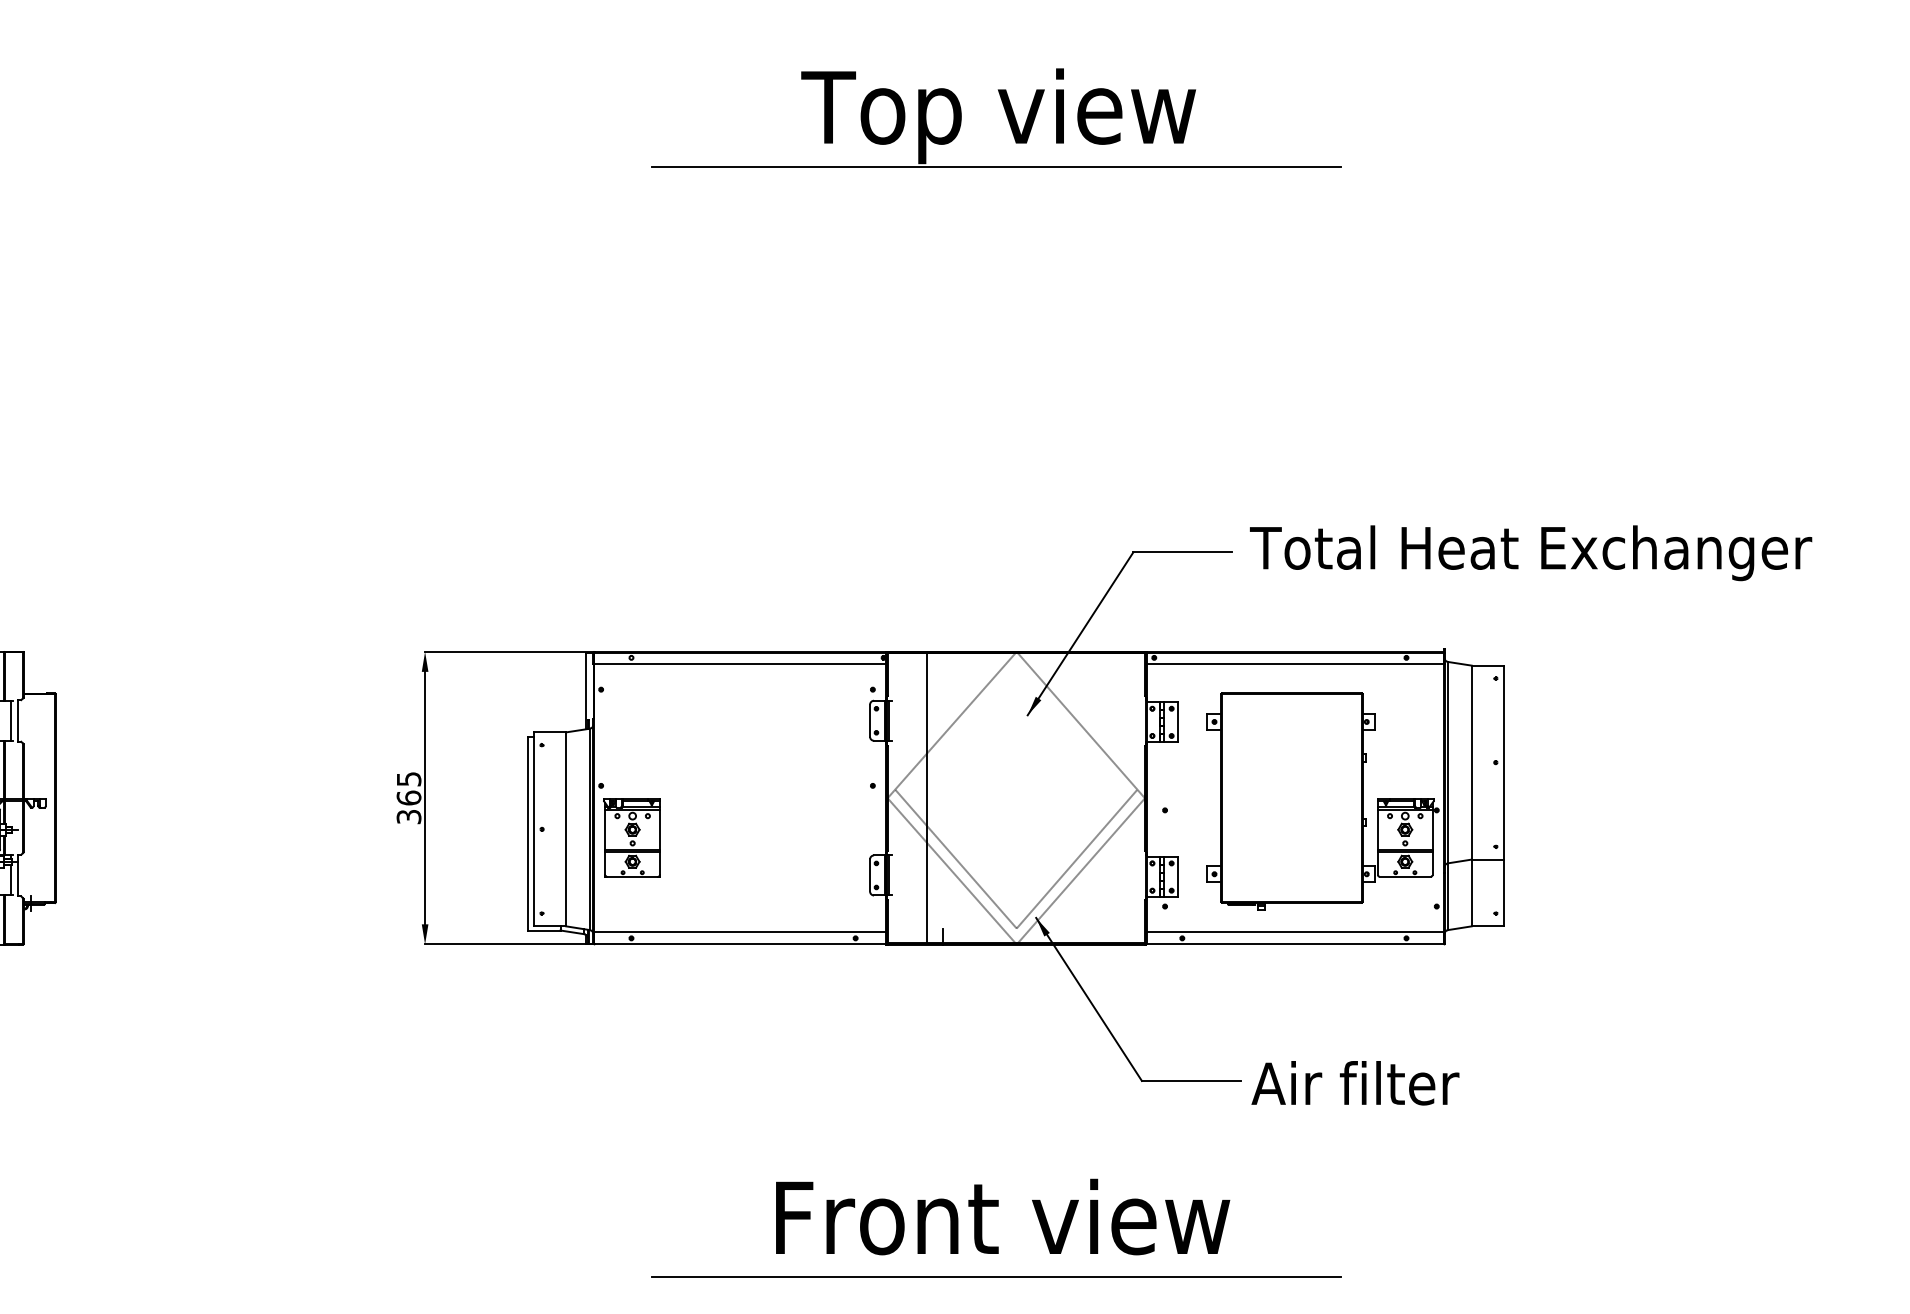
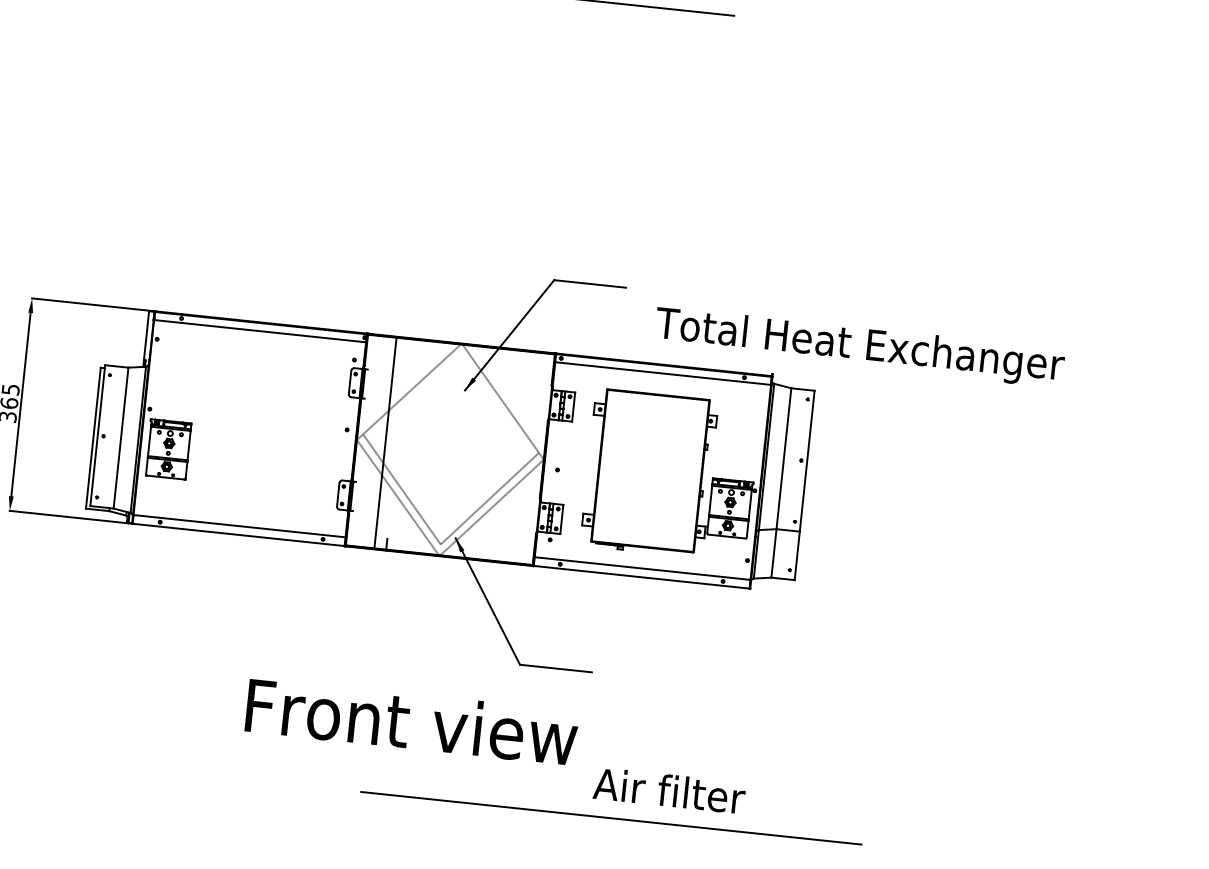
text: (1531, 553) -> (860, 347), moved
text: (1355, 1083) -> (669, 791), moved
text: (1003, 1216) -> (412, 721), moved
line: (996, 1276) -> (611, 817), moved

